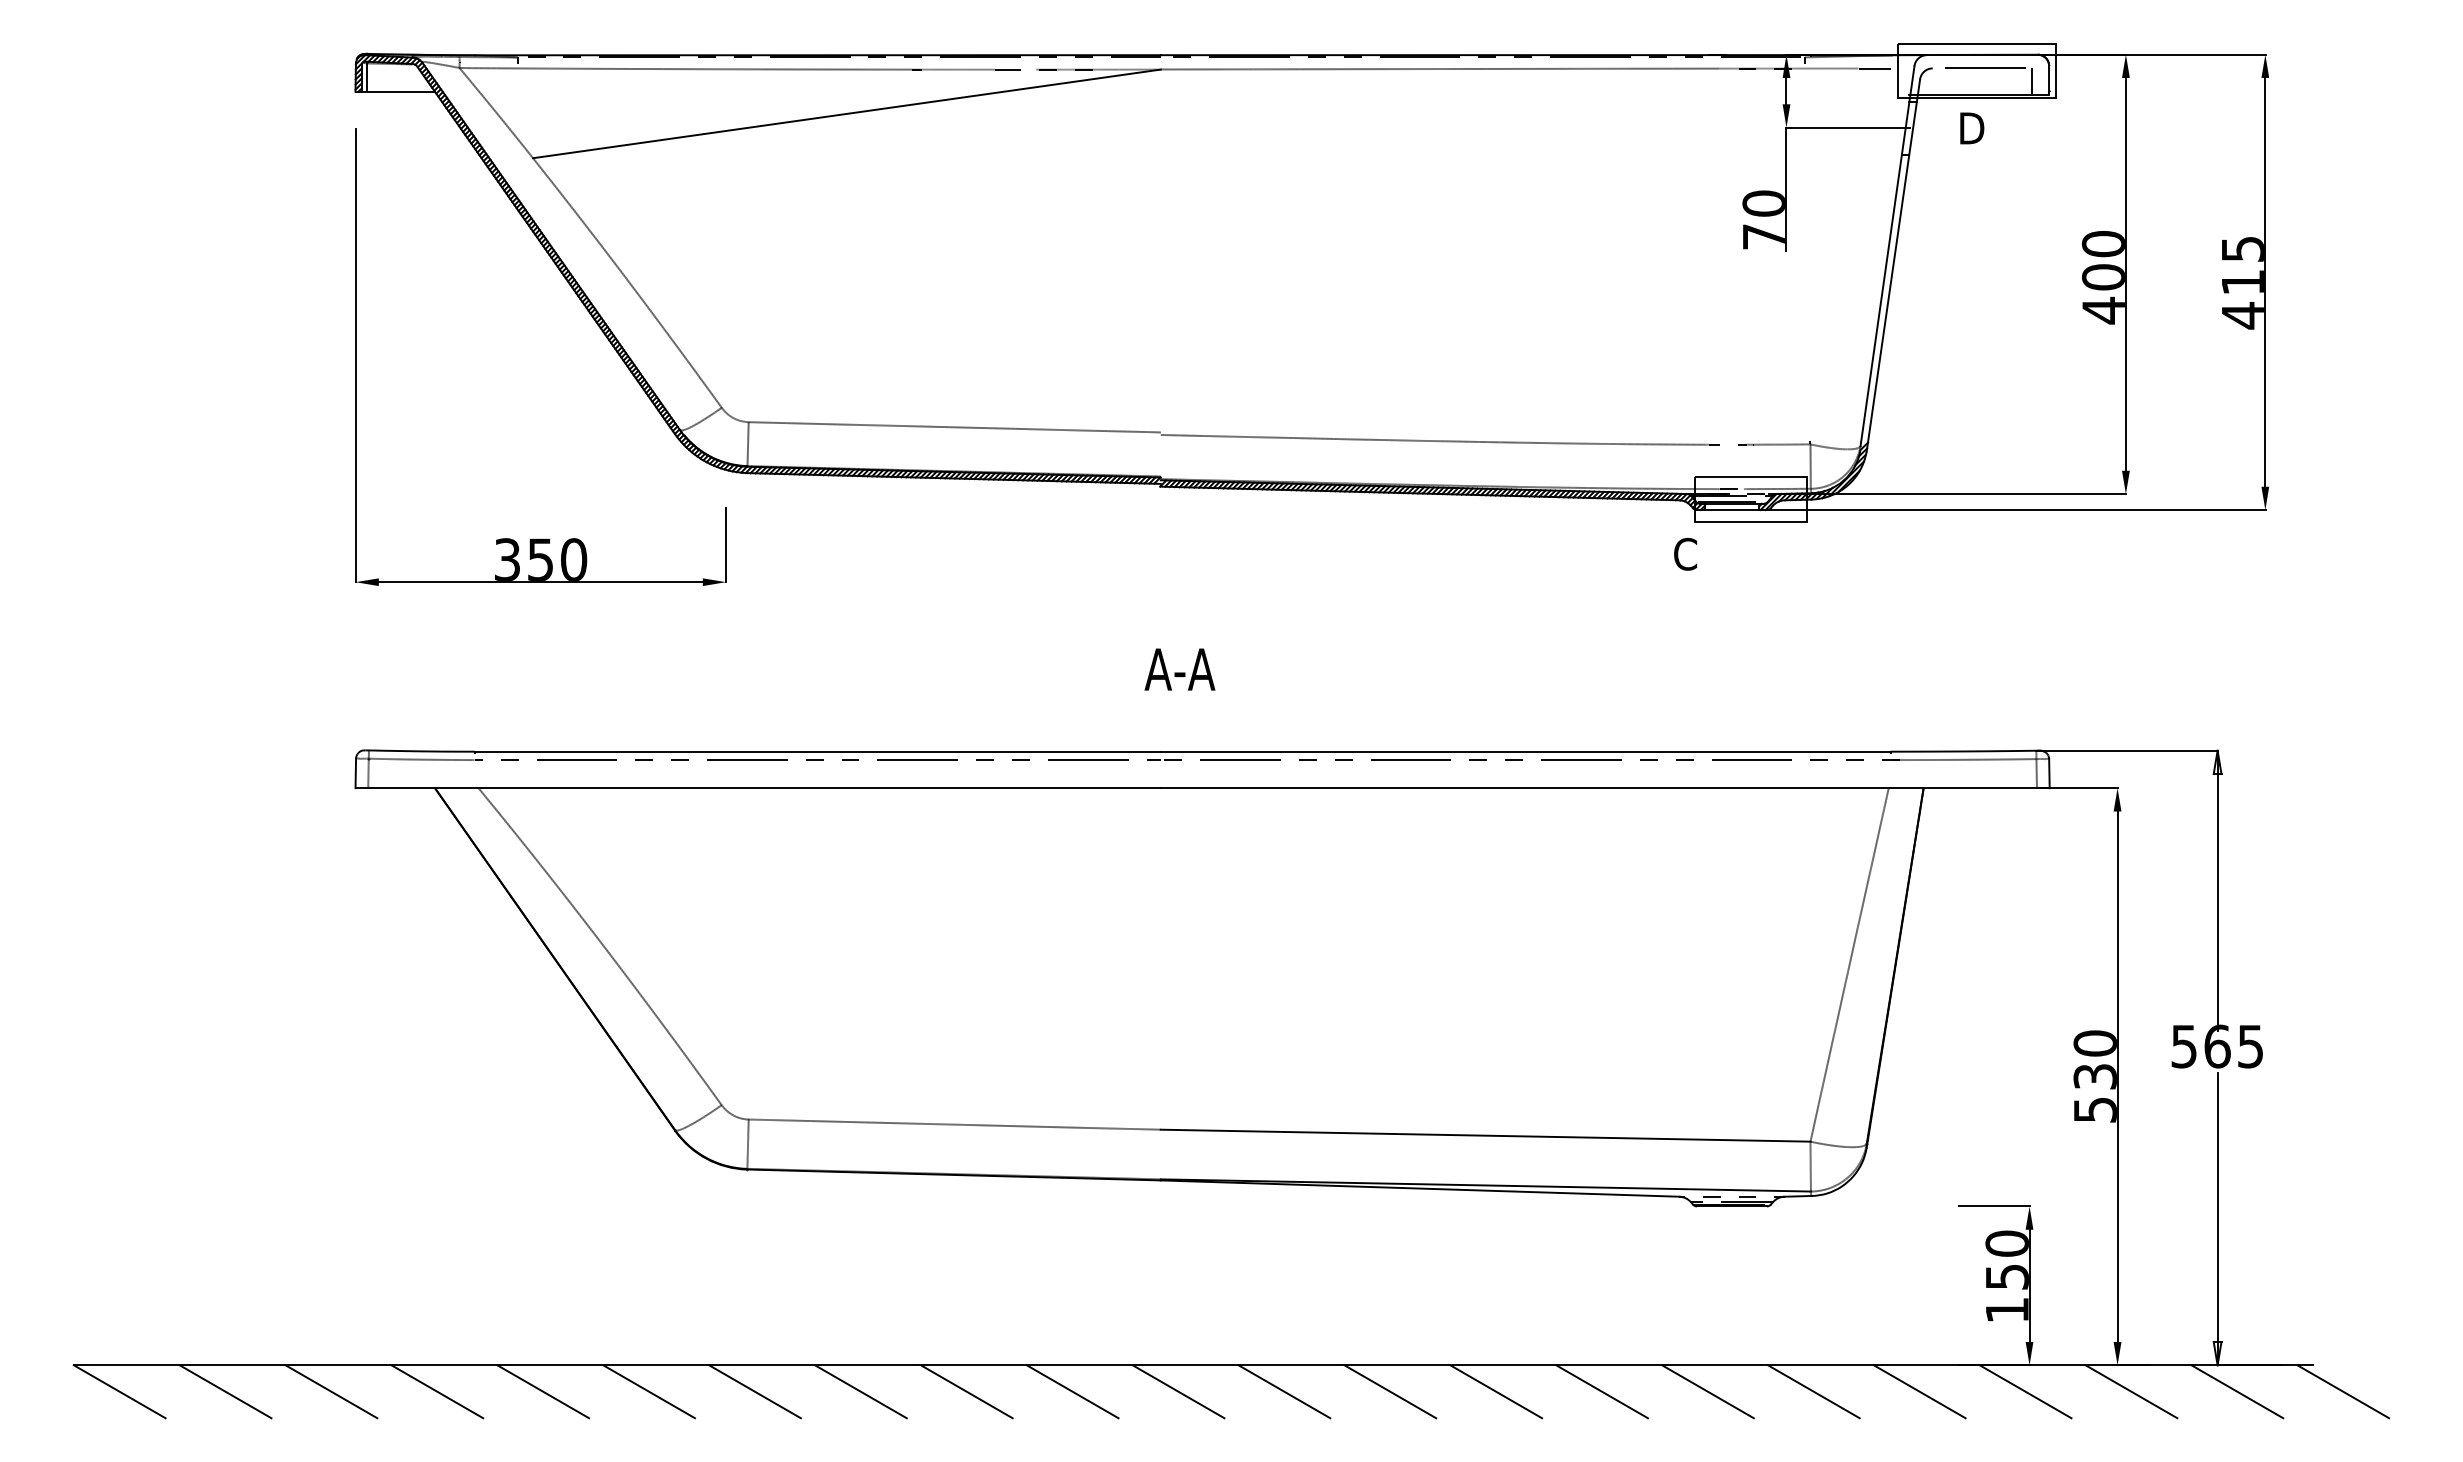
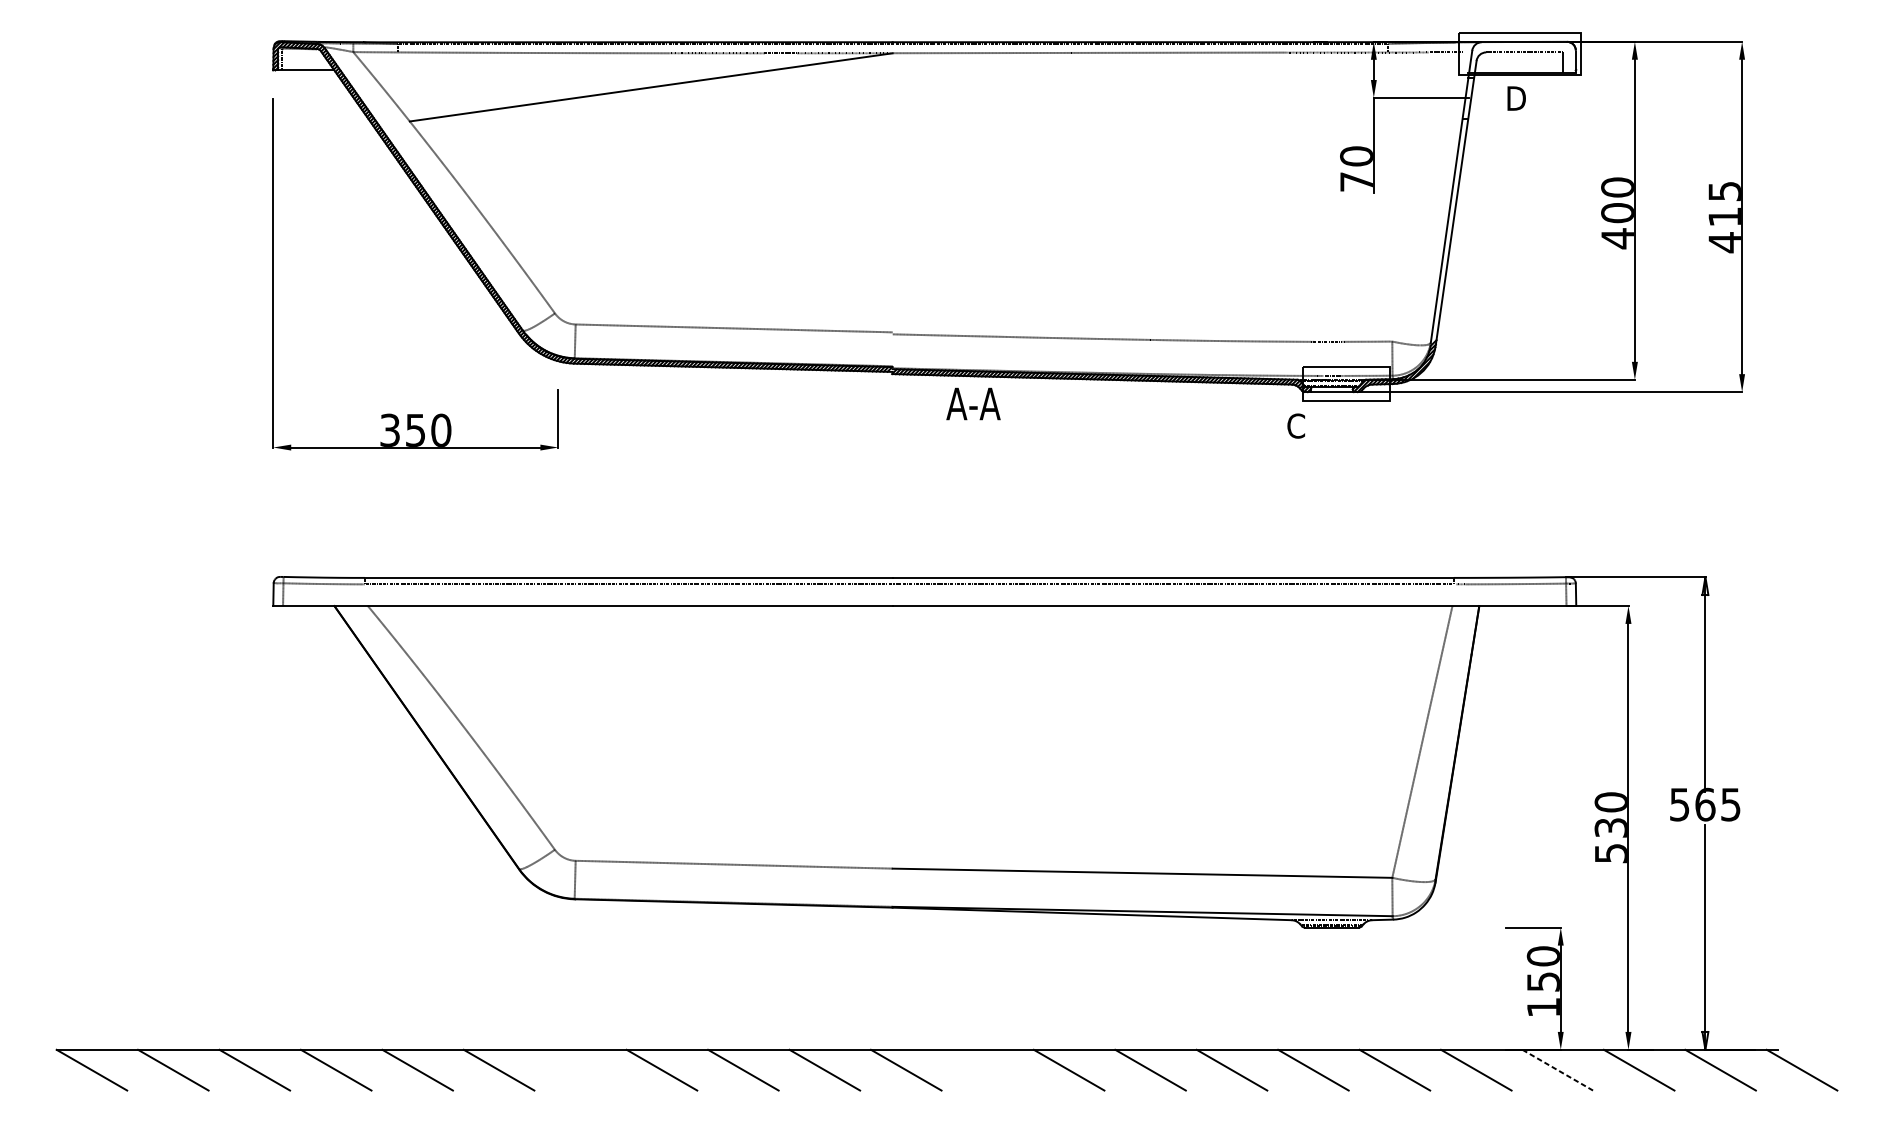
text: (1179, 669) -> (973, 403), moved
line: (754, 1391) -> (580, 1069), removed
line: (1284, 1391) -> (987, 1069), removed
line: (2025, 1391) -> (1557, 1069), solid -> dashed

